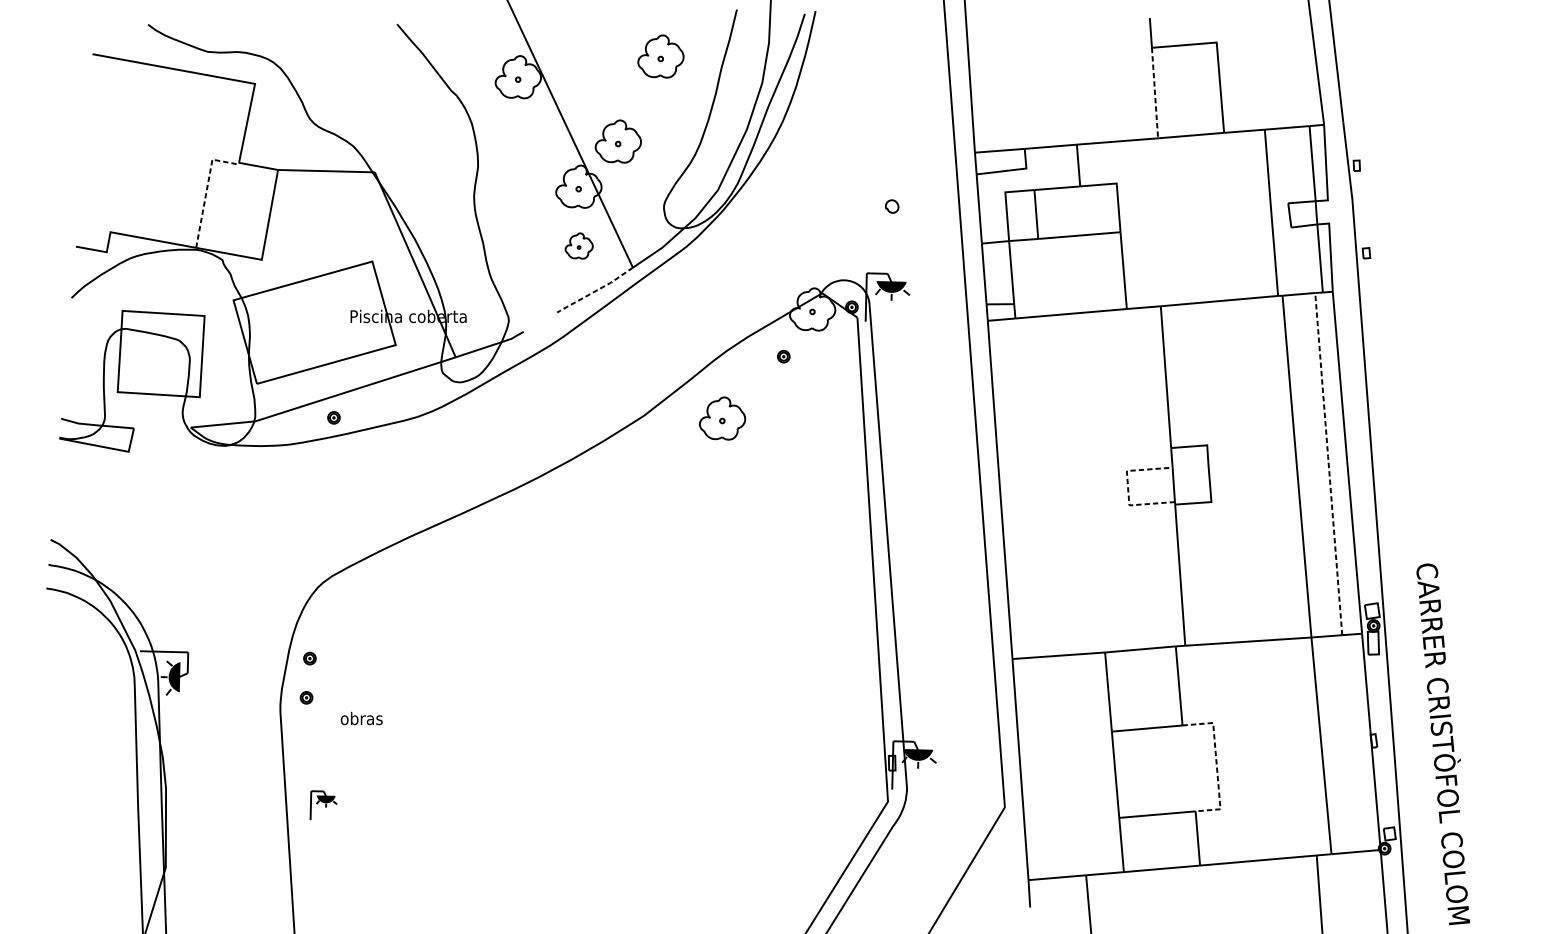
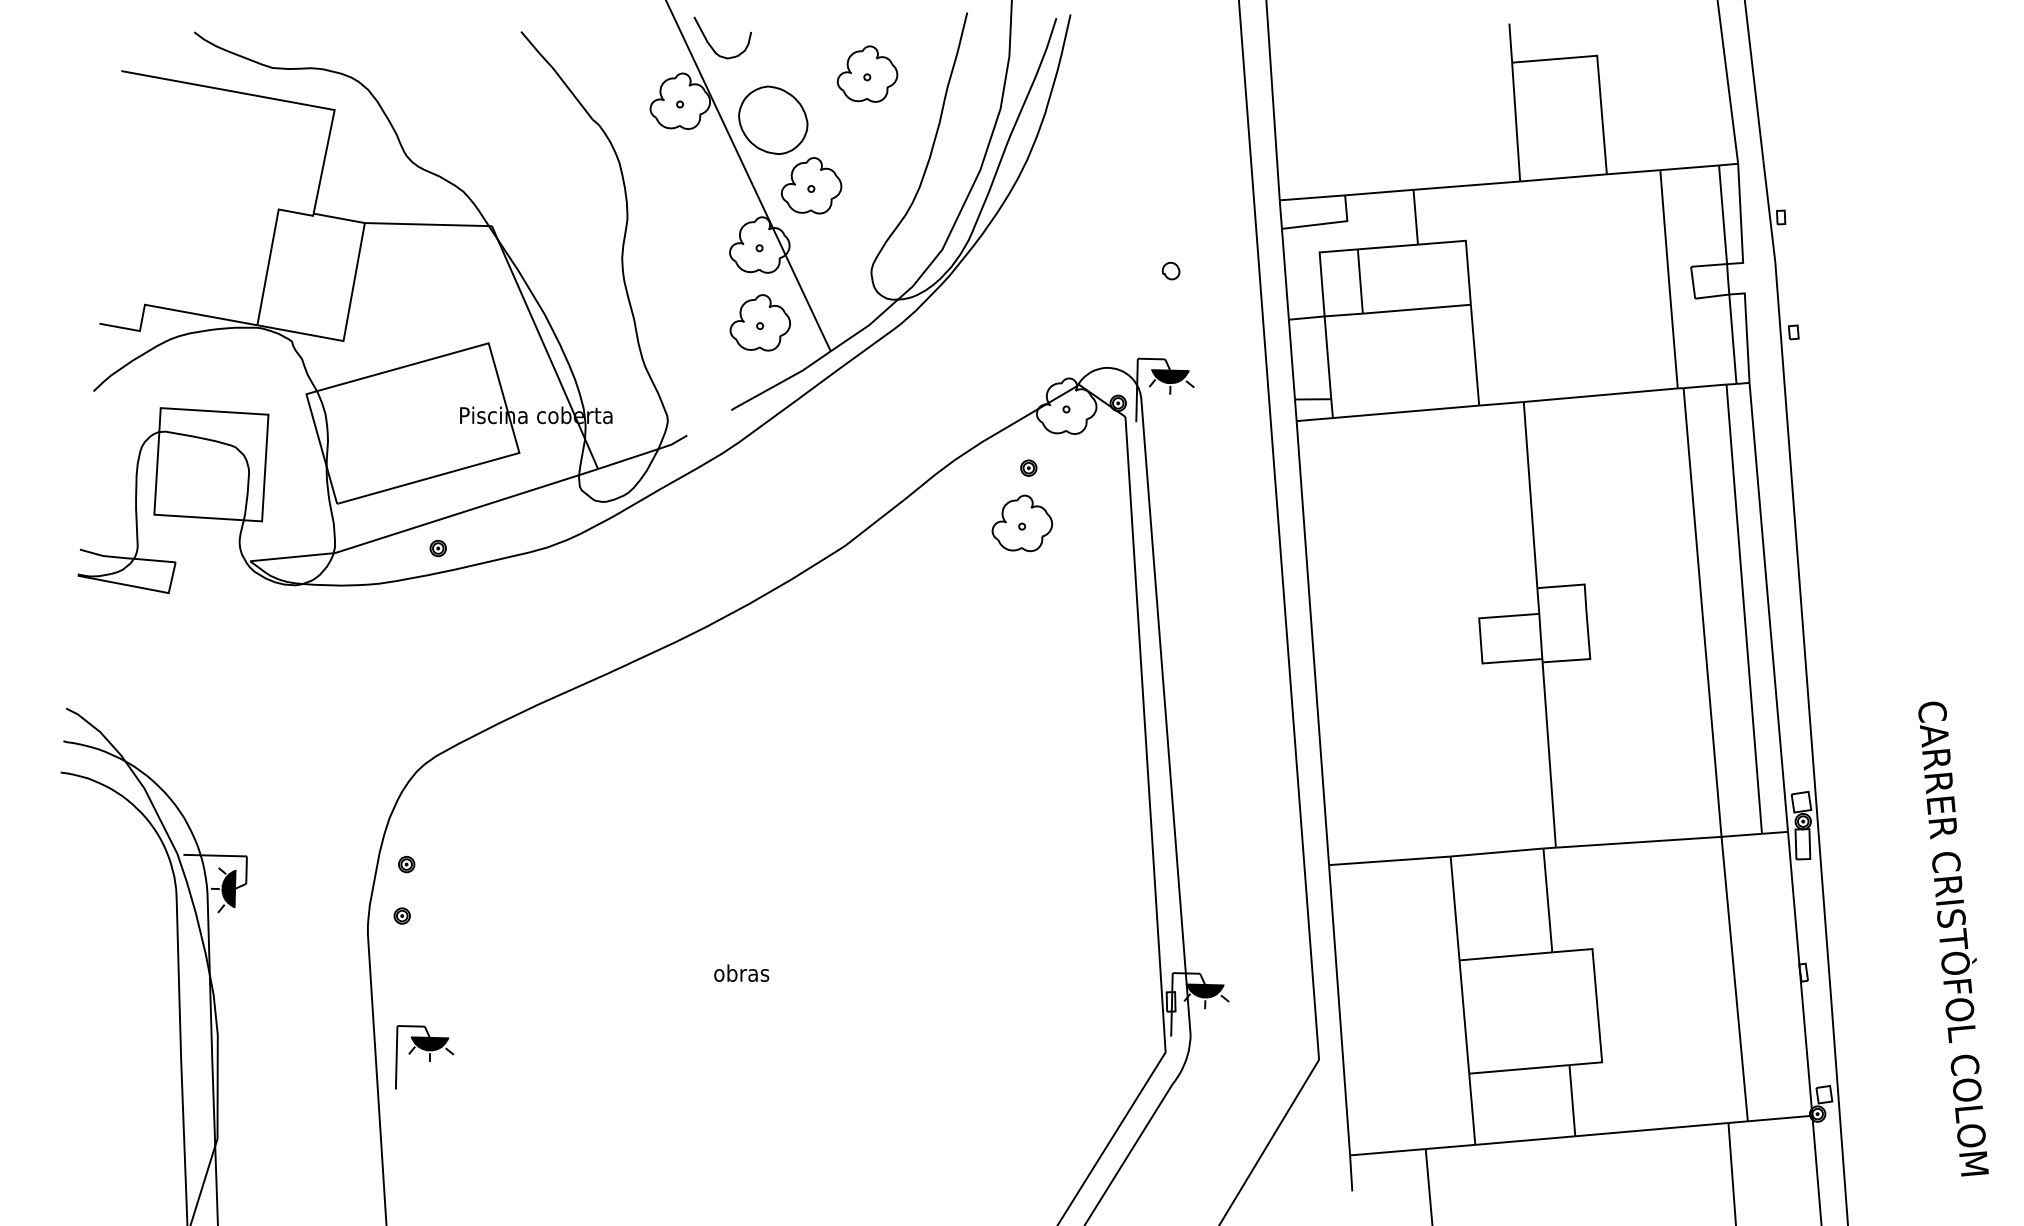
curve: (542, 34) -> (711, 45), added
part: (589, 91) -> (773, 119), added
line: (1155, 93) -> (1516, 122), dashed -> solid
line: (206, 188) -> (271, 247), dashed -> solid
part: (578, 245) -> (759, 322), size x1.67
line: (595, 291) -> (781, 382), dashed -> solid
part: (722, 418) -> (1022, 523), moved
line: (1328, 463) -> (1744, 608), dashed -> solid
line: (1127, 487) -> (1480, 639), dashed -> solid
text: (361, 717) -> (741, 972), moved
text: (1443, 743) -> (1953, 938), moved
line: (1216, 762) -> (1596, 1001), dashed -> solid
part: (323, 805) -> (424, 1057), size x1.67

